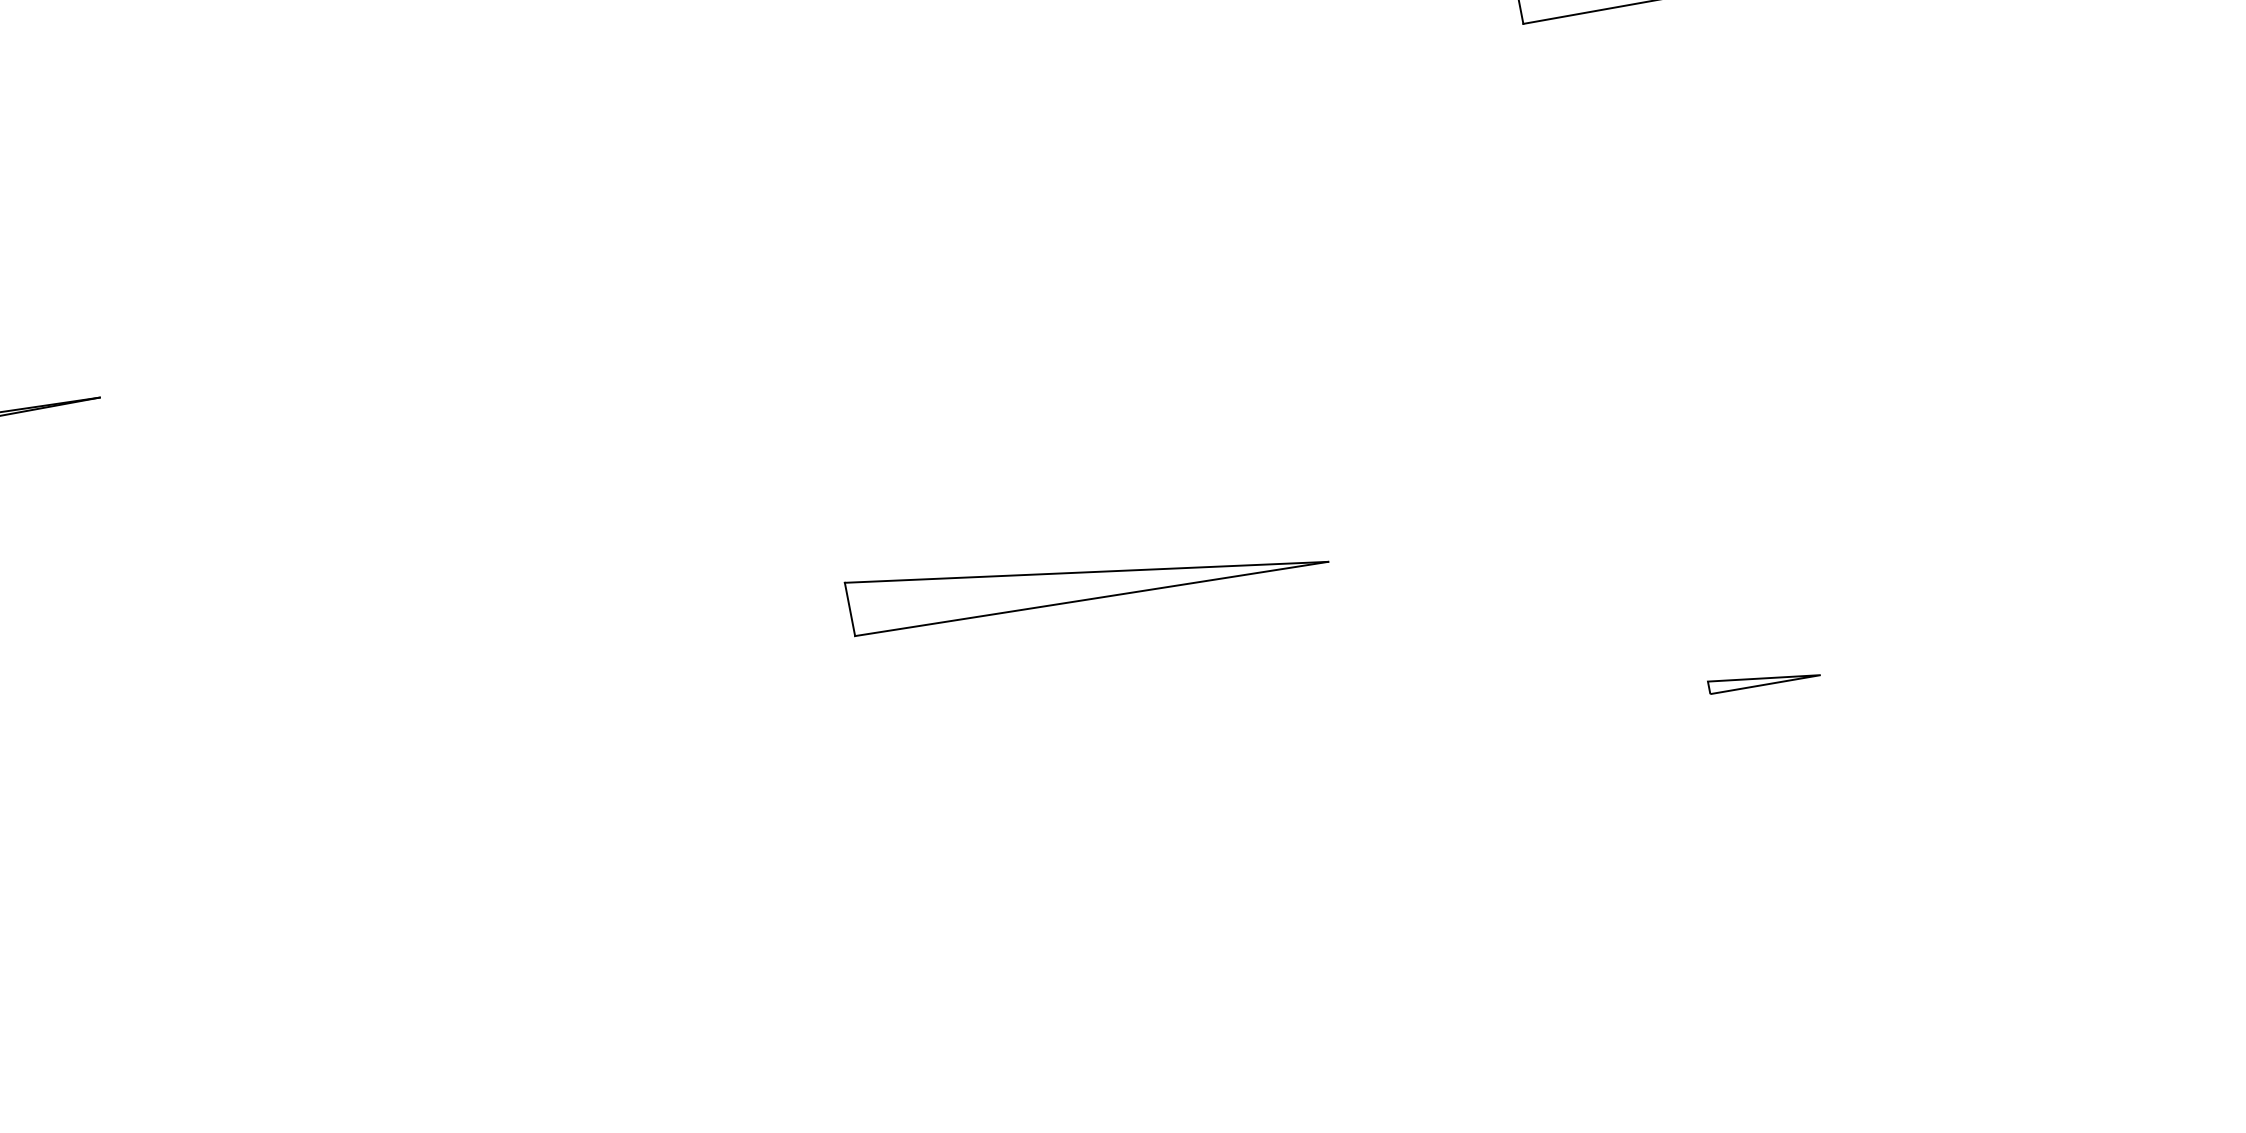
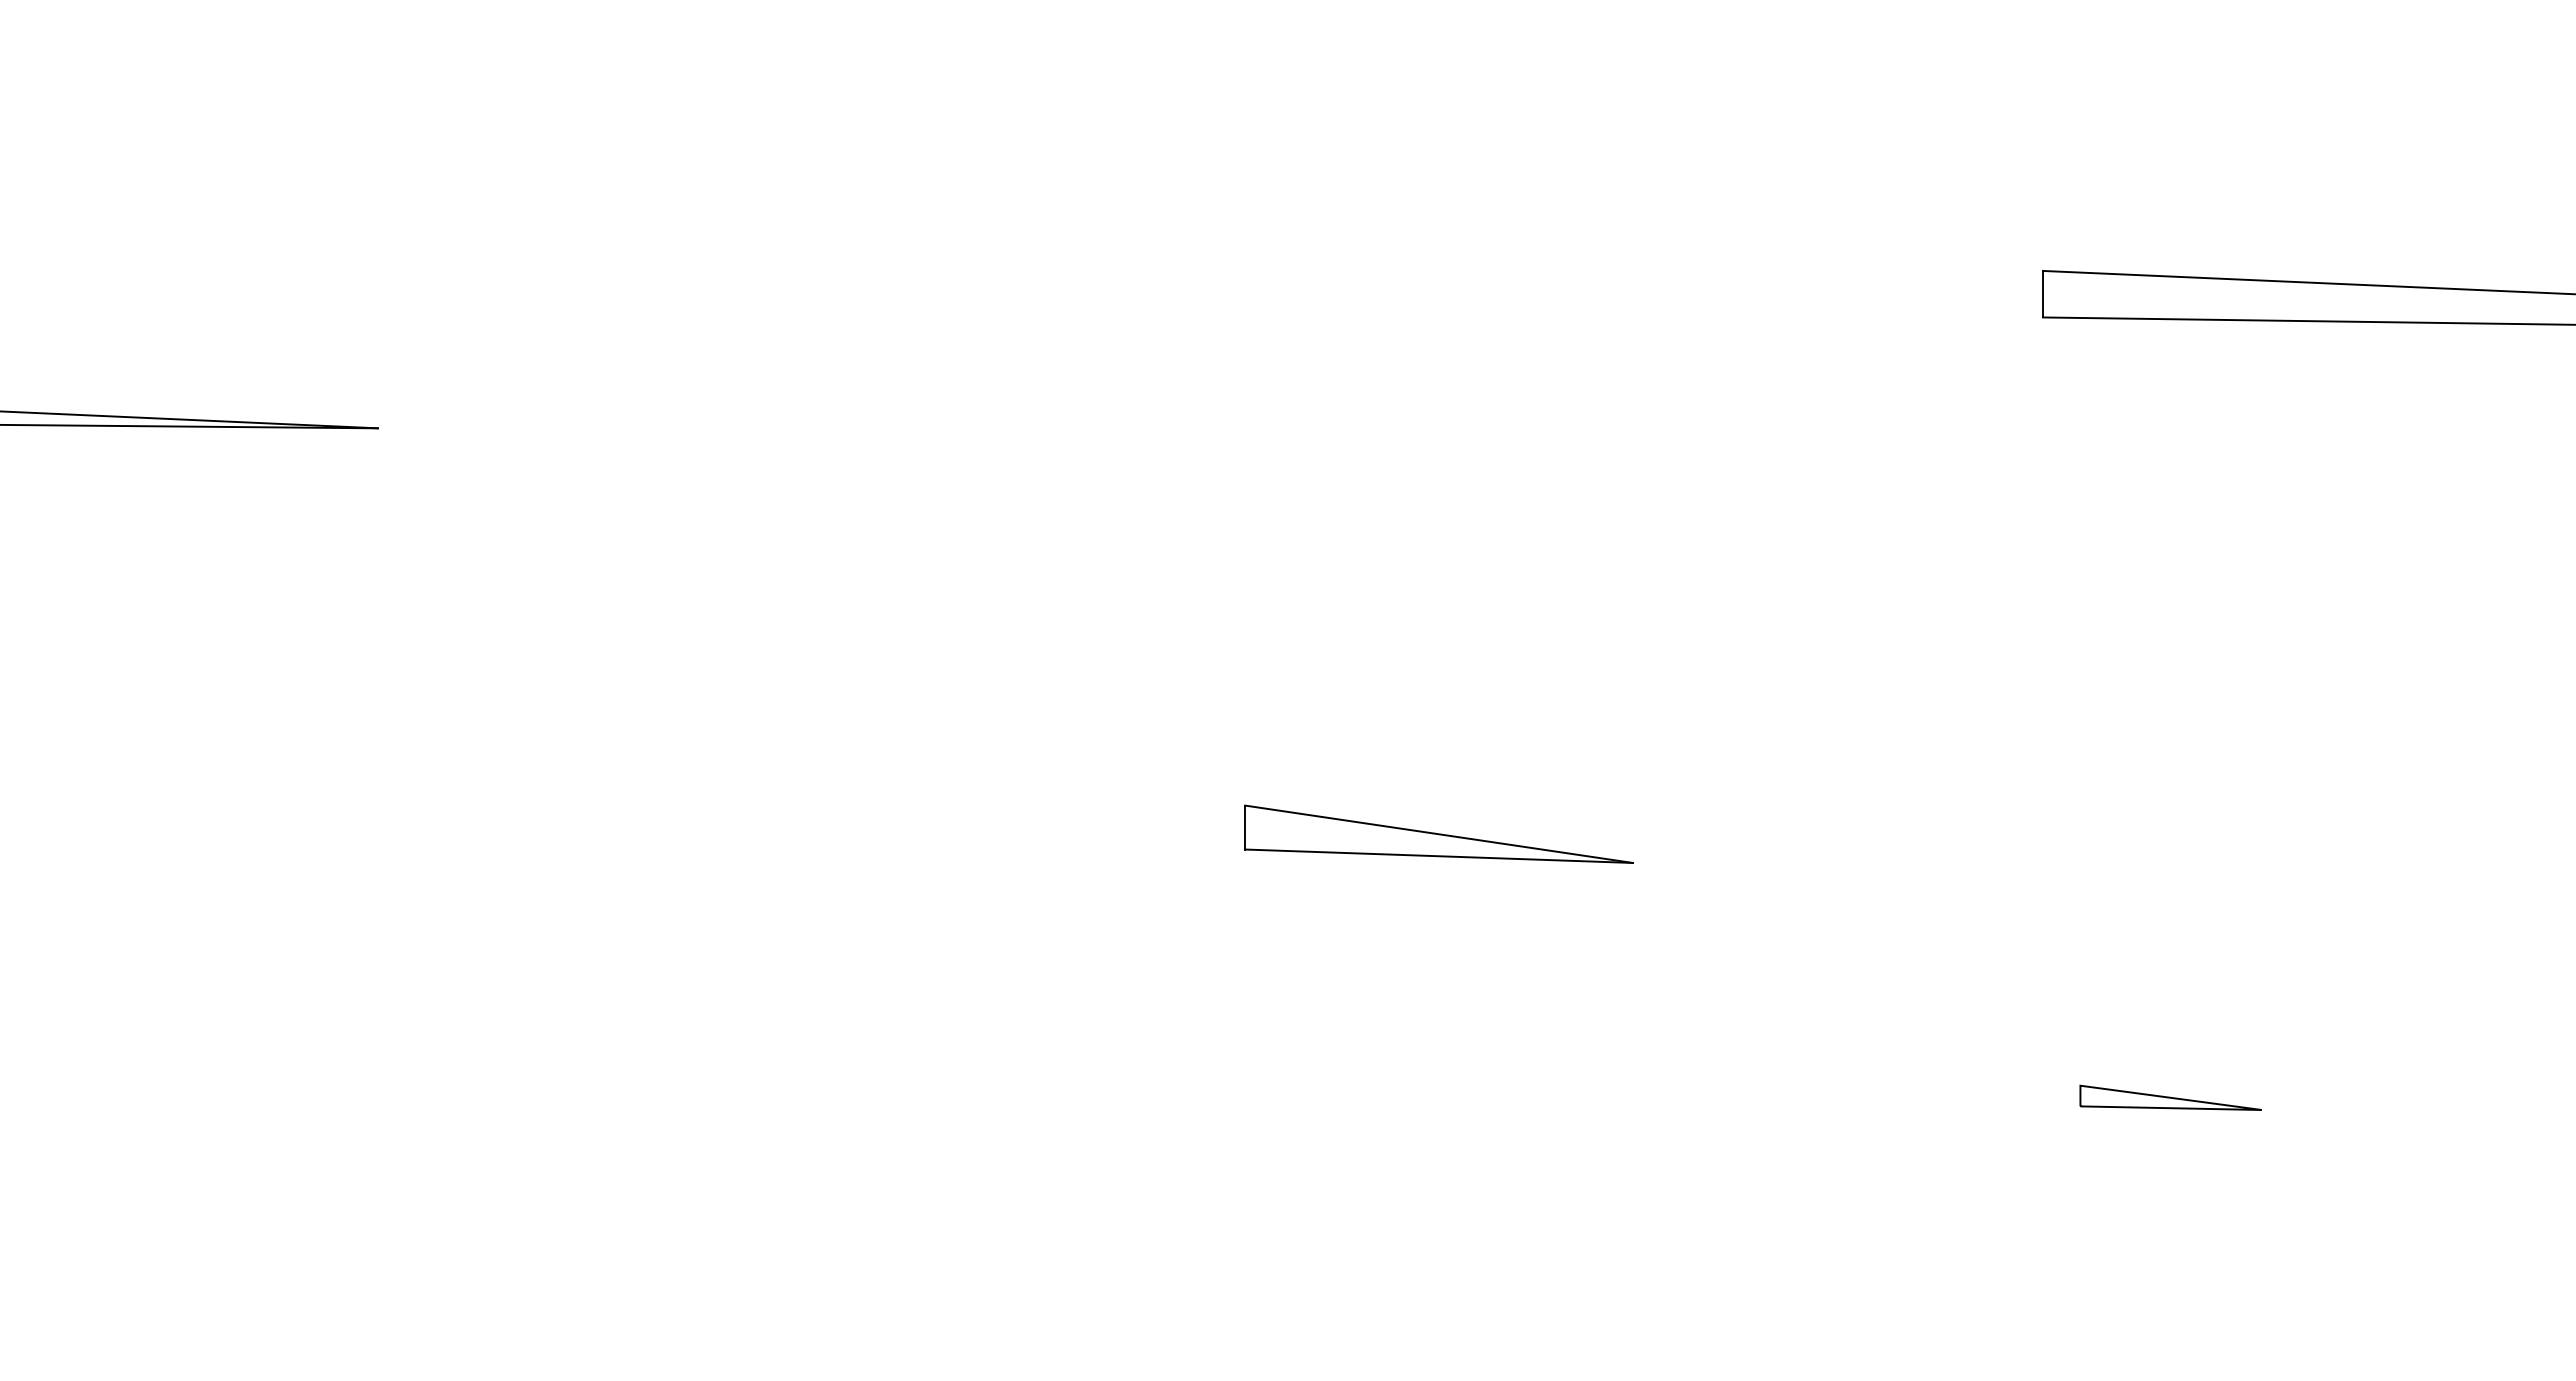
part: (1085, 571) -> (1438, 833), size x0.71
part: (1763, 678) -> (2170, 1097), size x1.43

